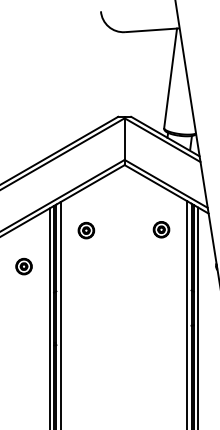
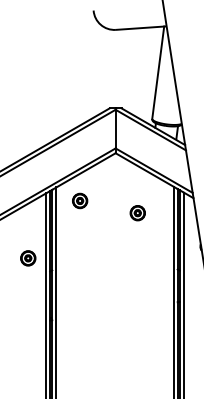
part: (86, 230) -> (80, 200), moved
part: (161, 230) -> (137, 213), moved
part: (24, 266) -> (28, 258), moved

